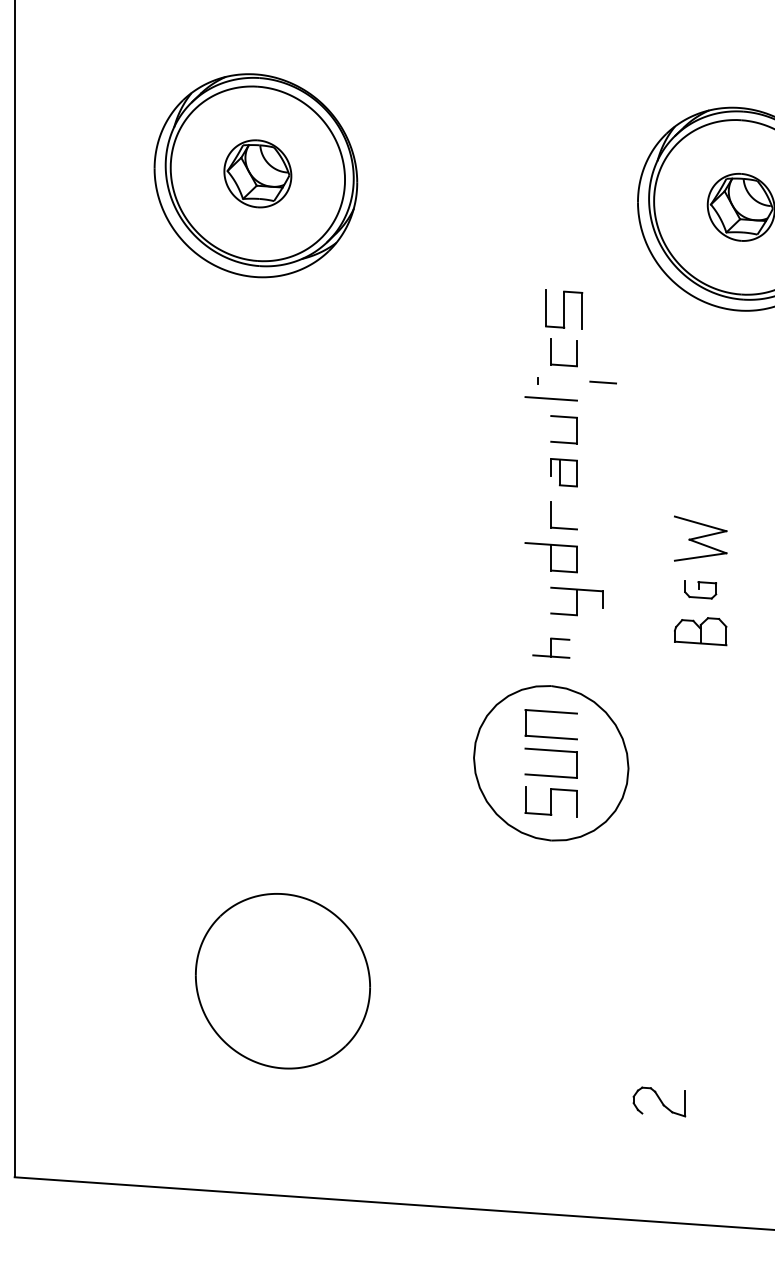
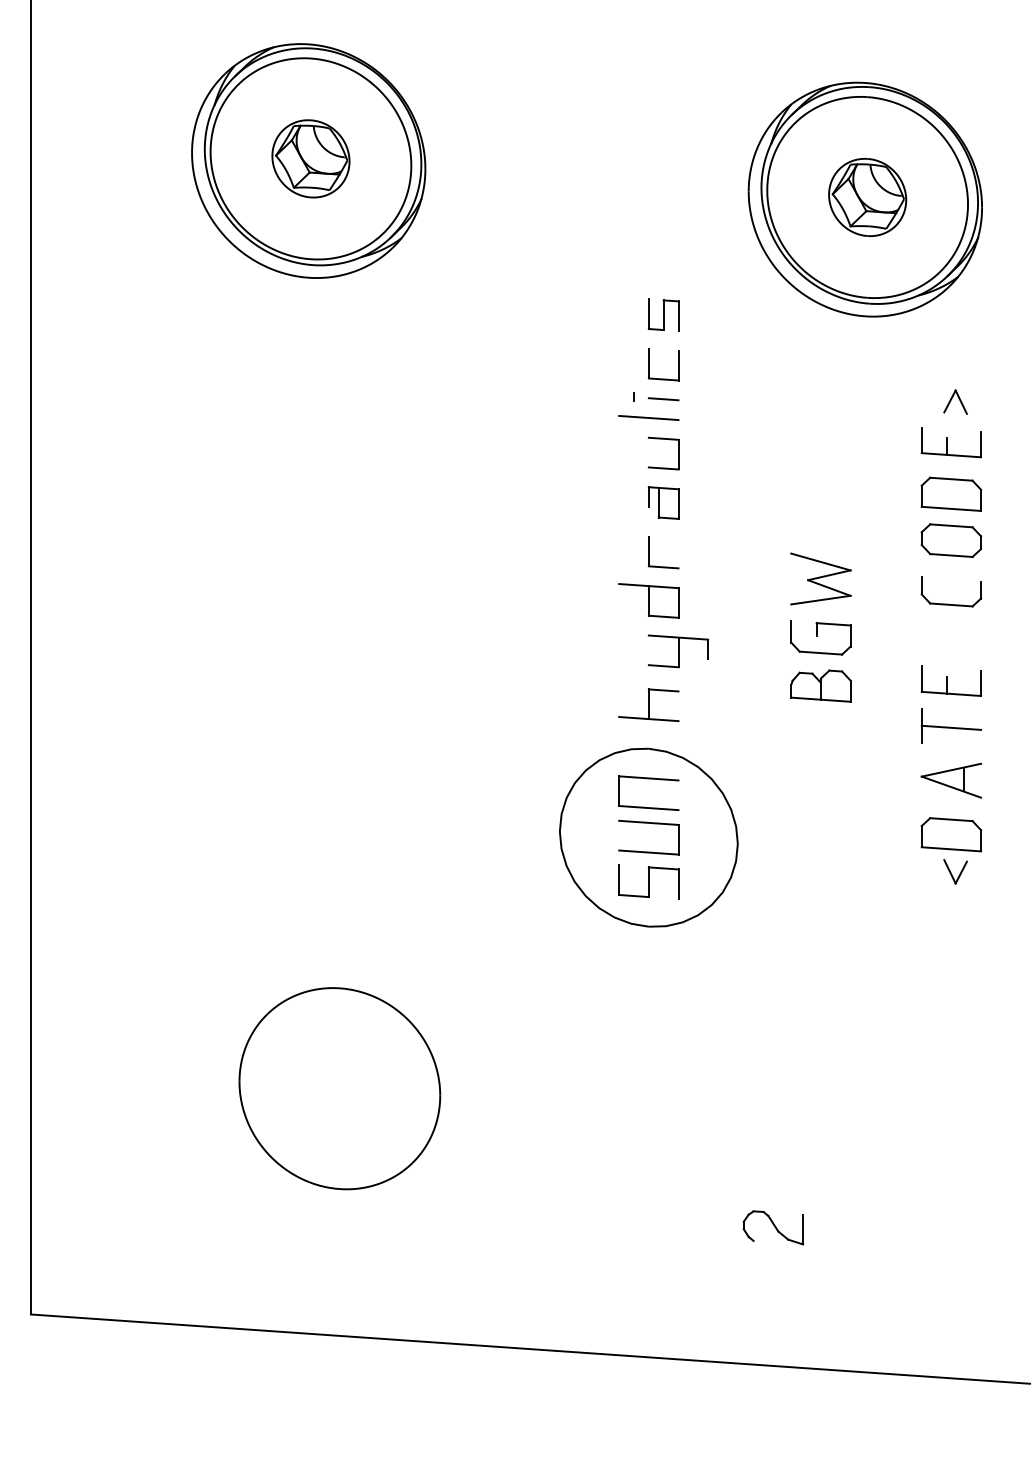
part: (563, 308) -> (663, 314), size x0.71
line: (603, 382) -> (663, 399), moved
part: (700, 589) -> (820, 637), size x1.67
part: (550, 647) -> (648, 704), size x1.43

